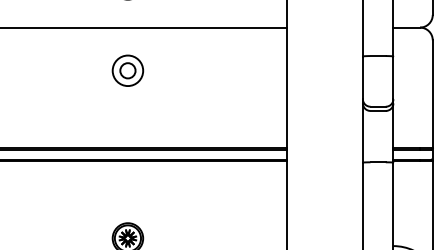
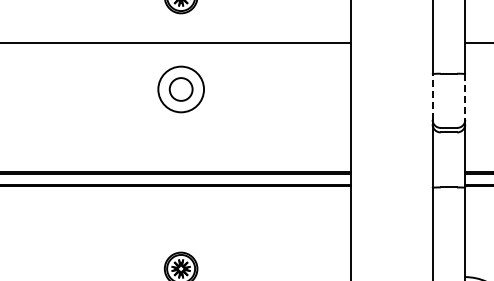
part: (127, 70) -> (180, 89), size x1.4
line: (362, 78) -> (432, 97), solid -> dashed
line: (393, 78) -> (465, 97), solid -> dashed

